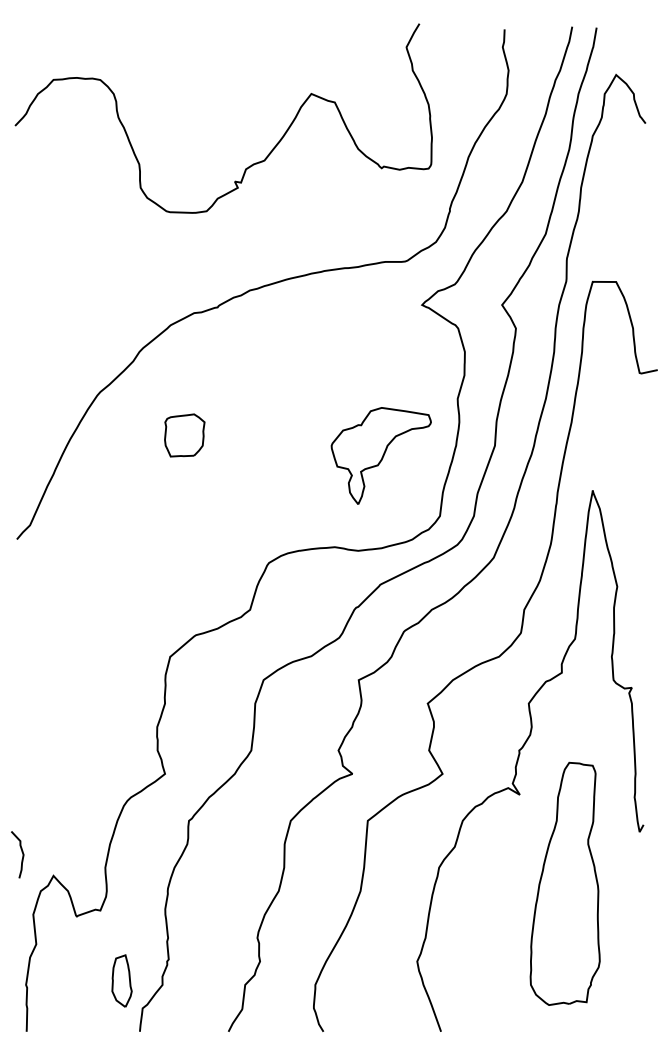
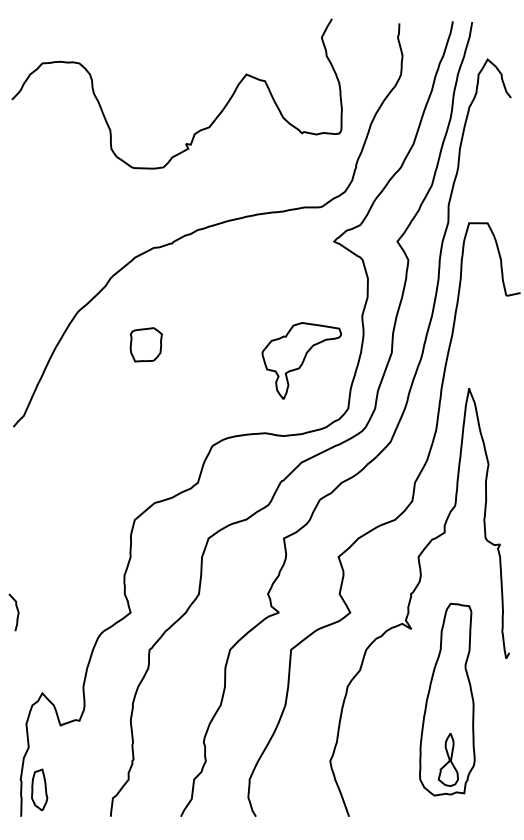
curve: (21, 852) -> (17, 610), moved
part: (566, 959) -> (448, 759), added
part: (121, 980) -> (39, 789), moved

